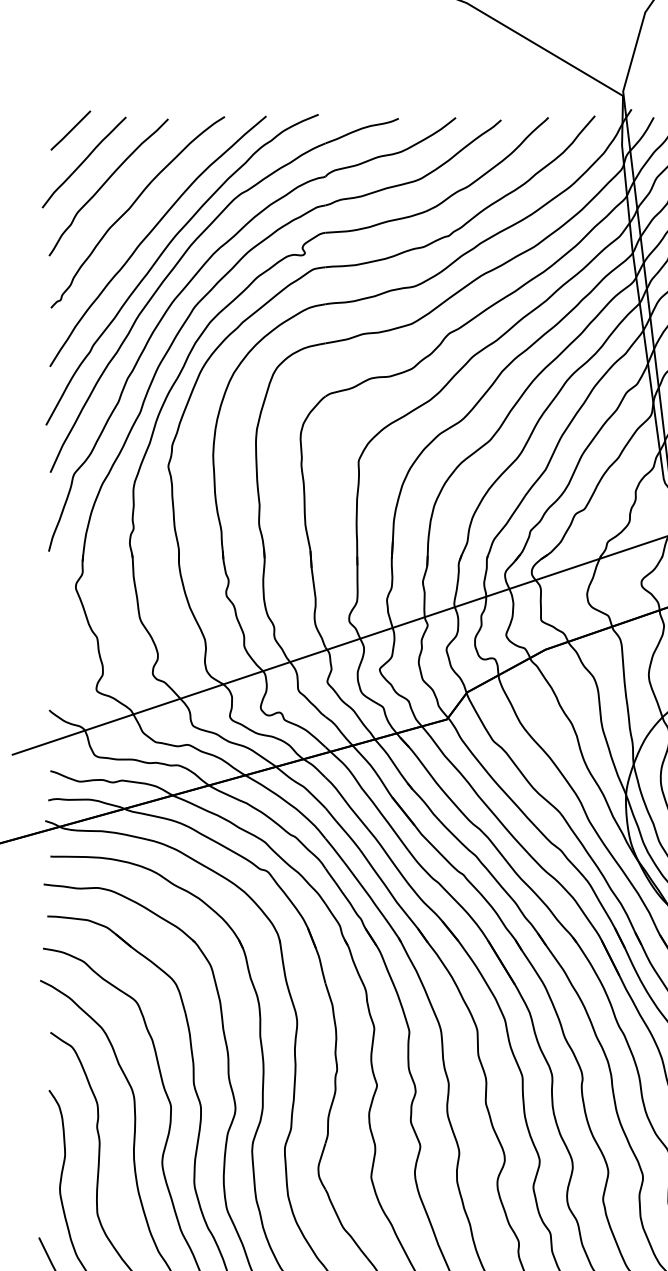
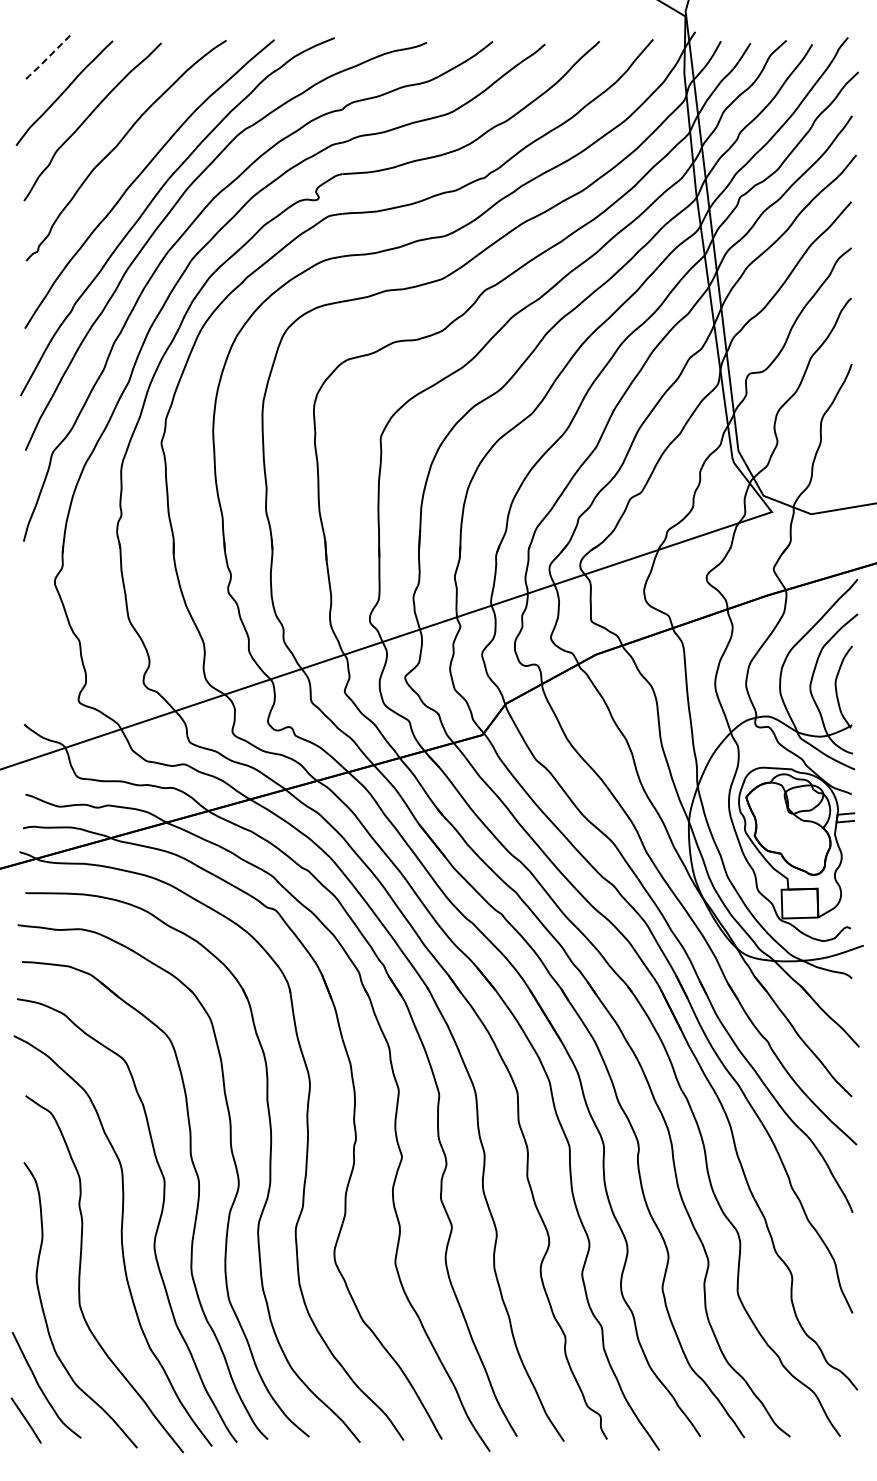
line: (70, 131) -> (48, 57), solid -> dashed

